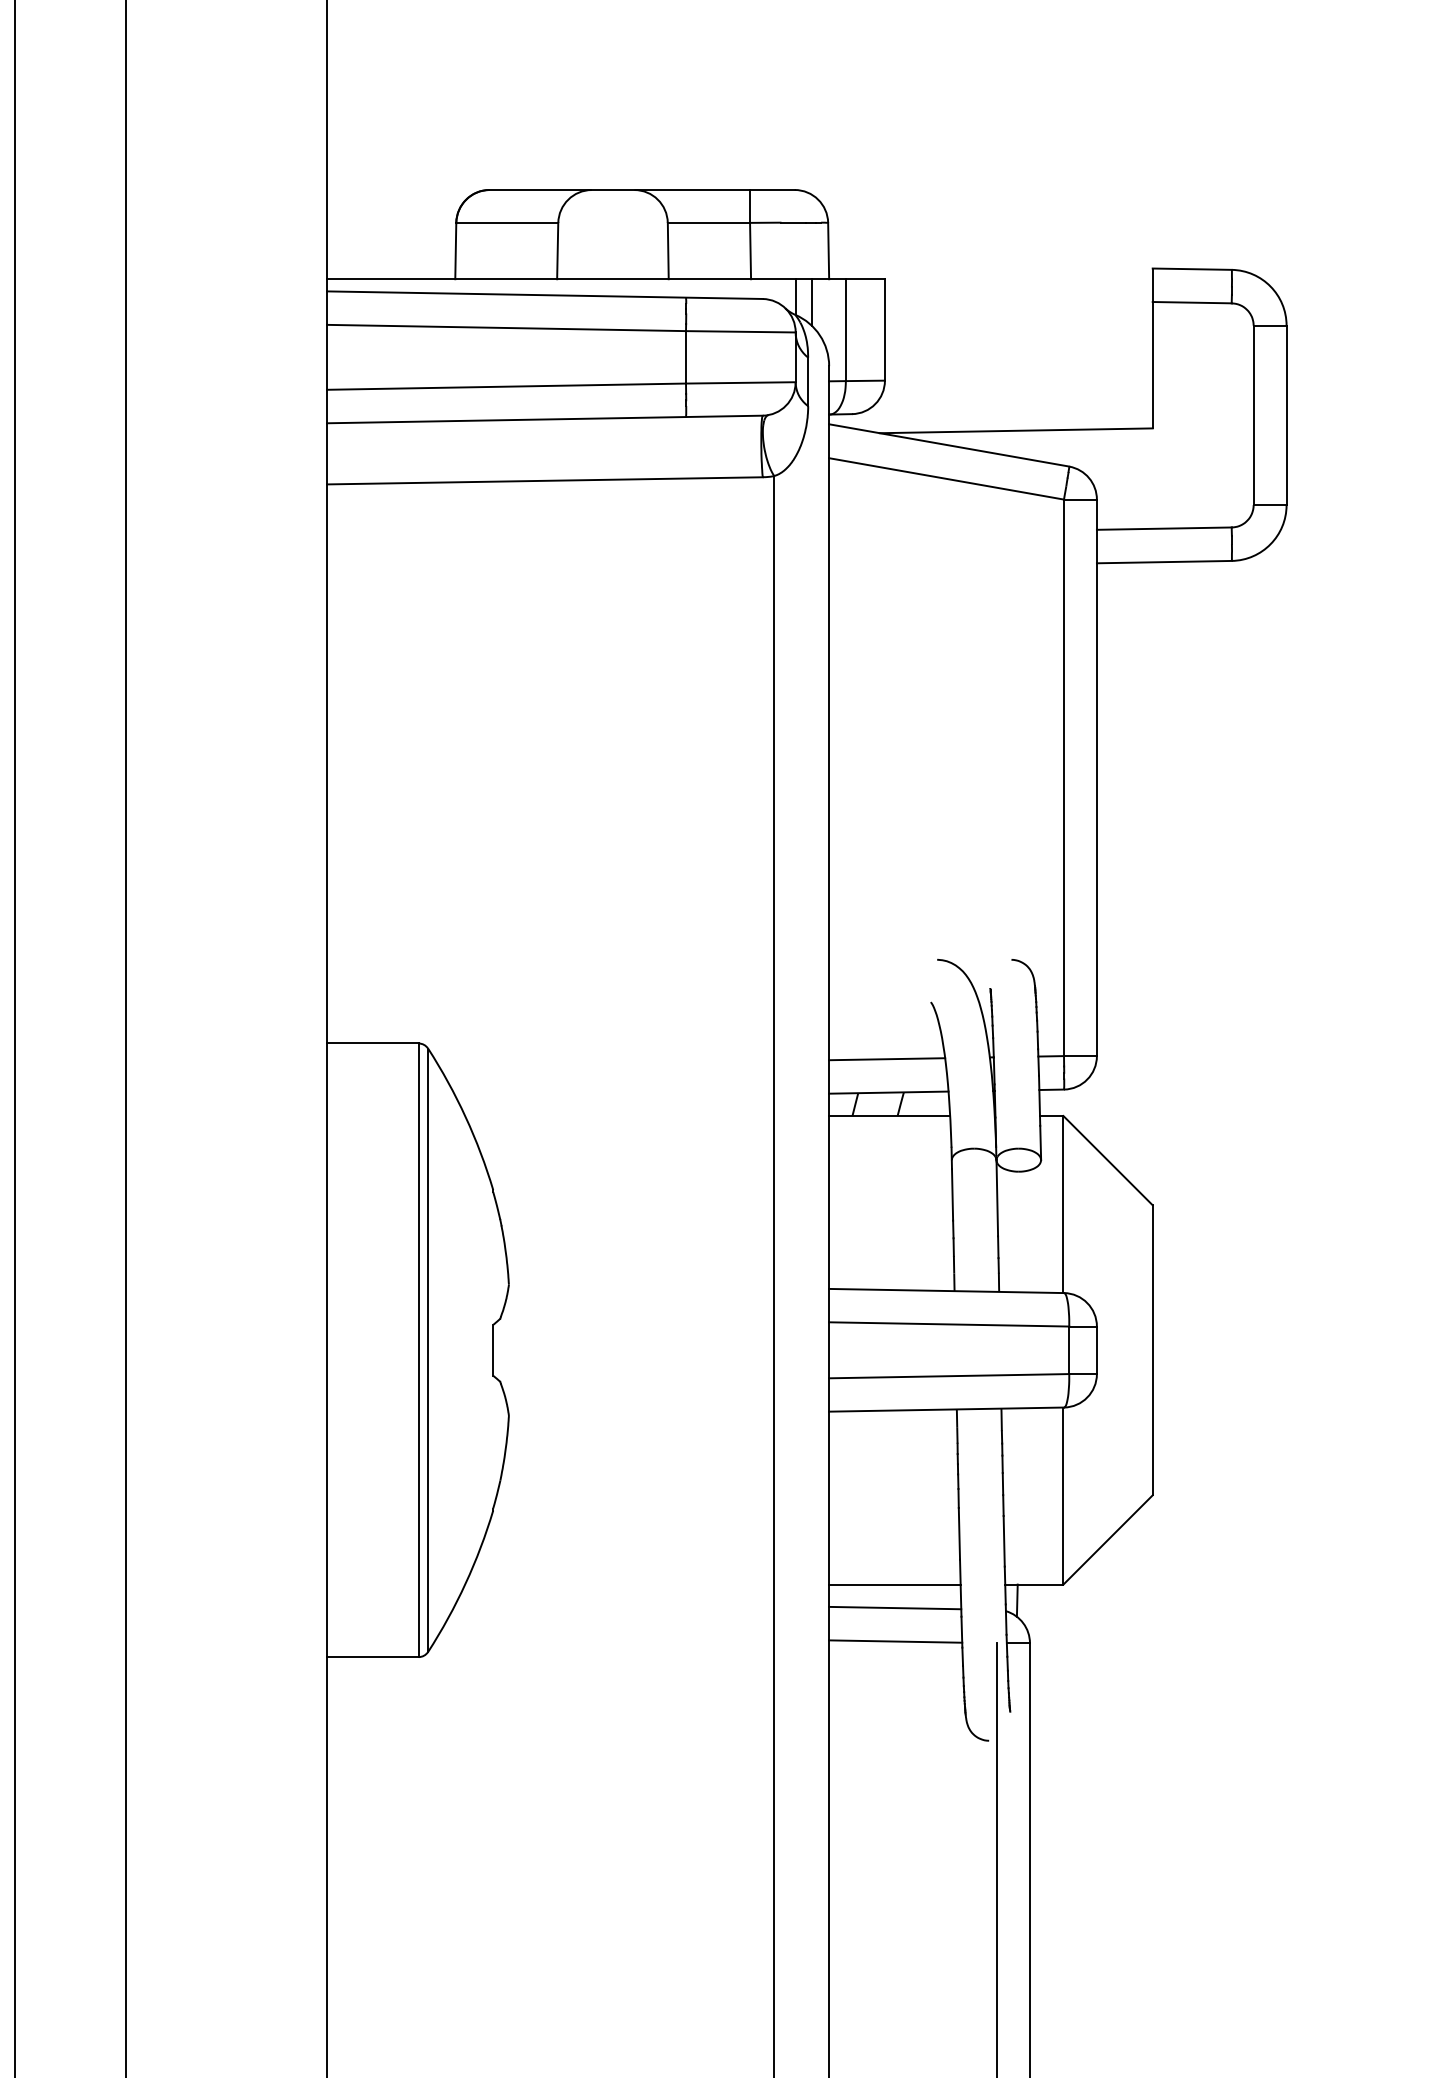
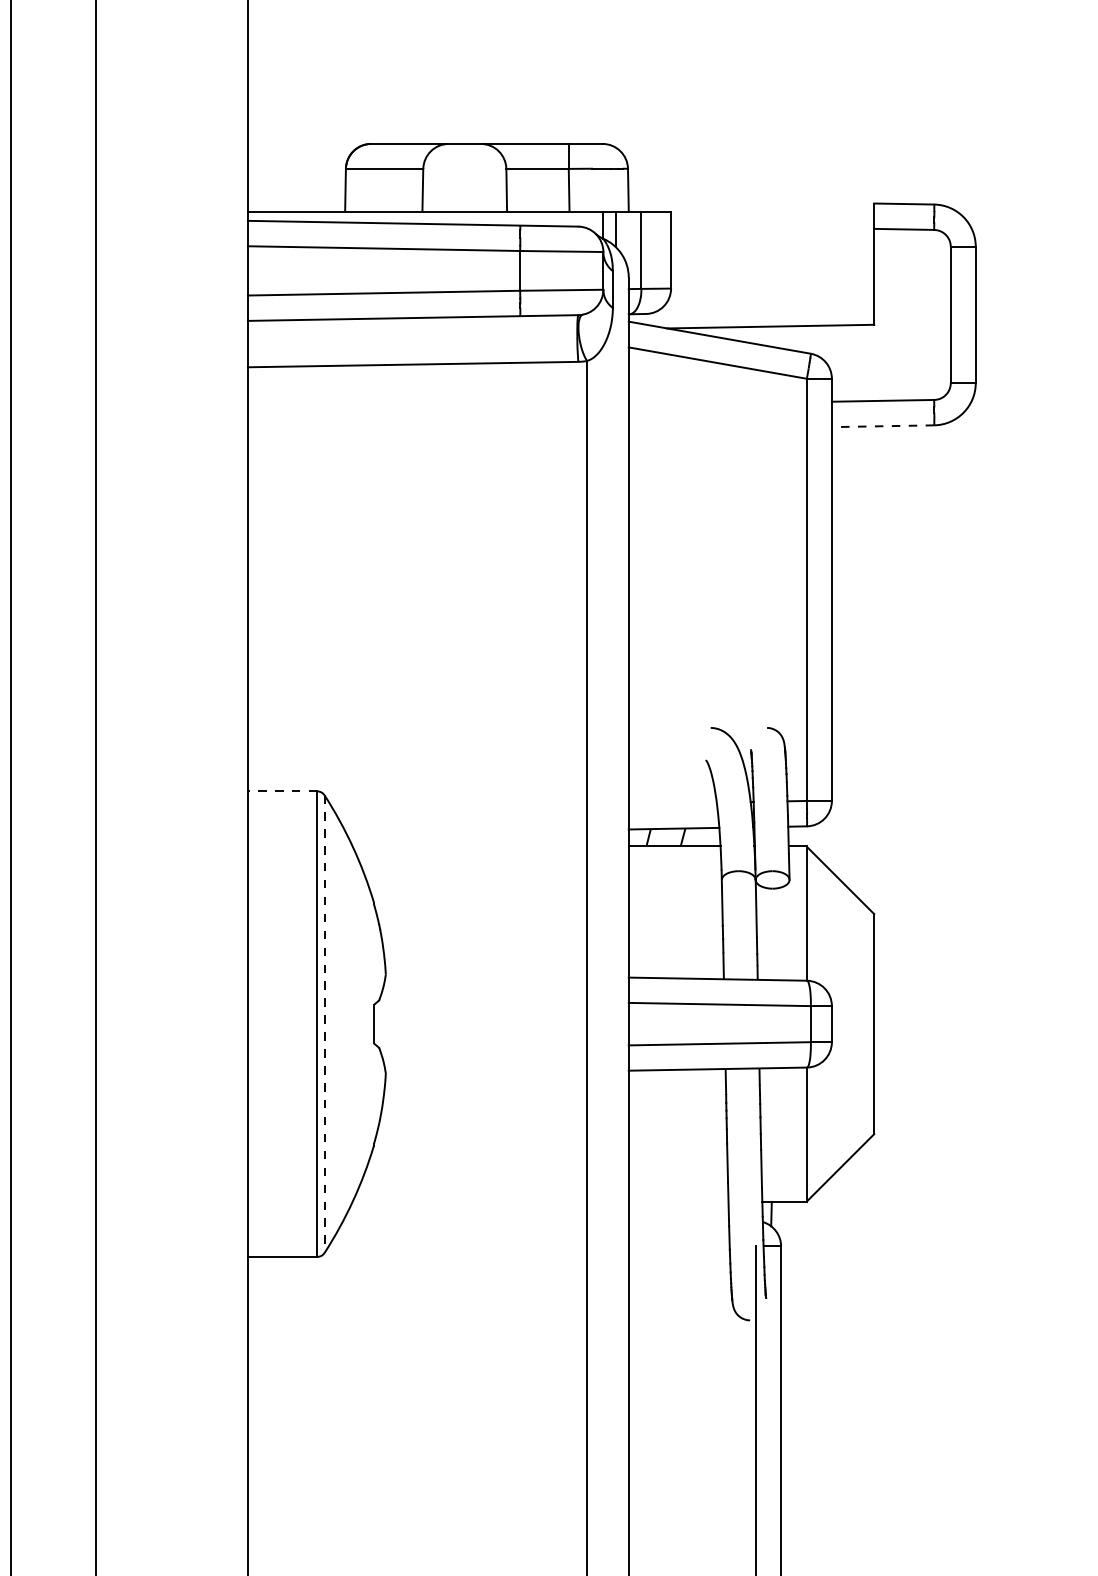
line: (1163, 562) -> (882, 426), solid -> dashed
line: (372, 1043) -> (282, 791), solid -> dashed
line: (887, 1059) -> (673, 803), removed
line: (428, 1350) -> (324, 1024), solid -> dashed
line: (894, 1584) -> (678, 1201), removed
line: (895, 1607) -> (679, 1219), removed
line: (895, 1641) -> (679, 1245), removed

